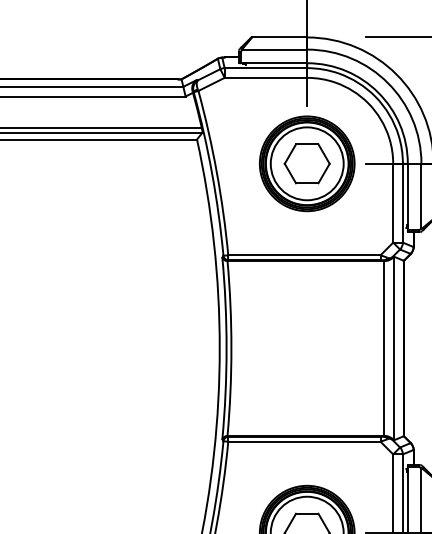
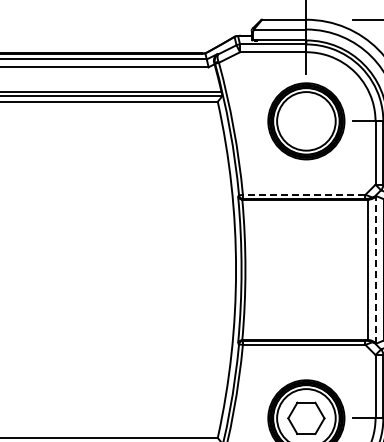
part: (307, 162) -> (306, 120), removed
line: (303, 254) -> (303, 194), solid -> dashed
line: (394, 348) -> (376, 269), solid -> dashed

